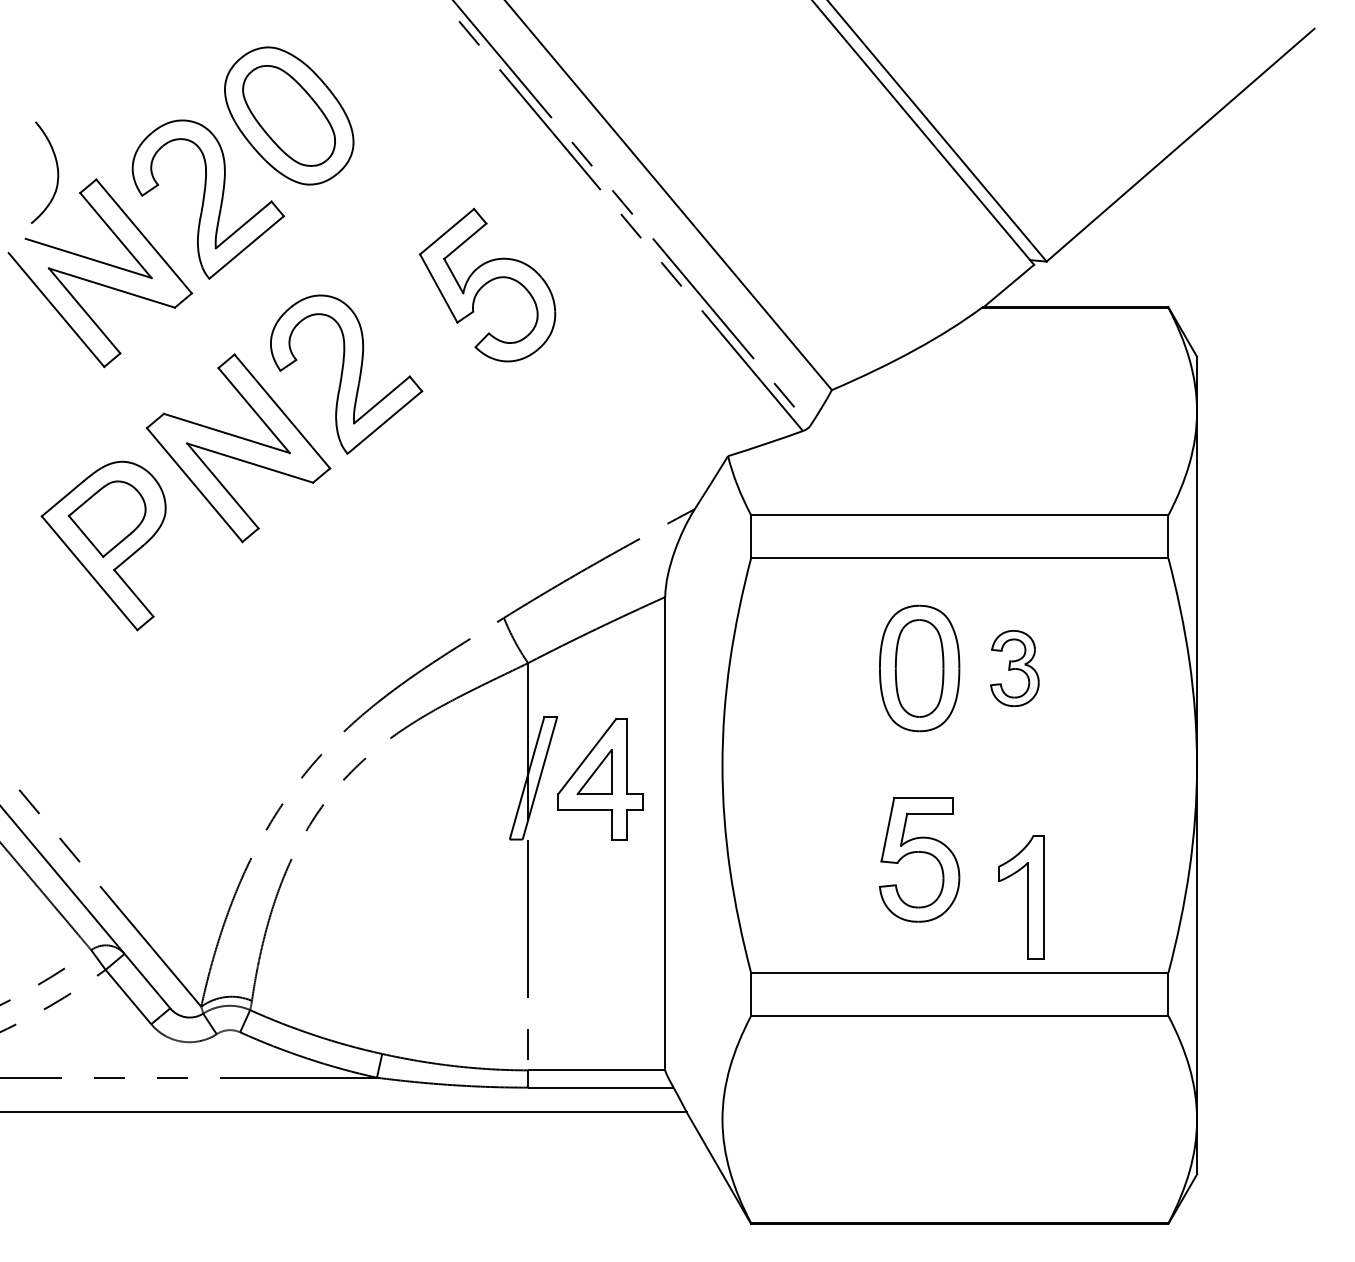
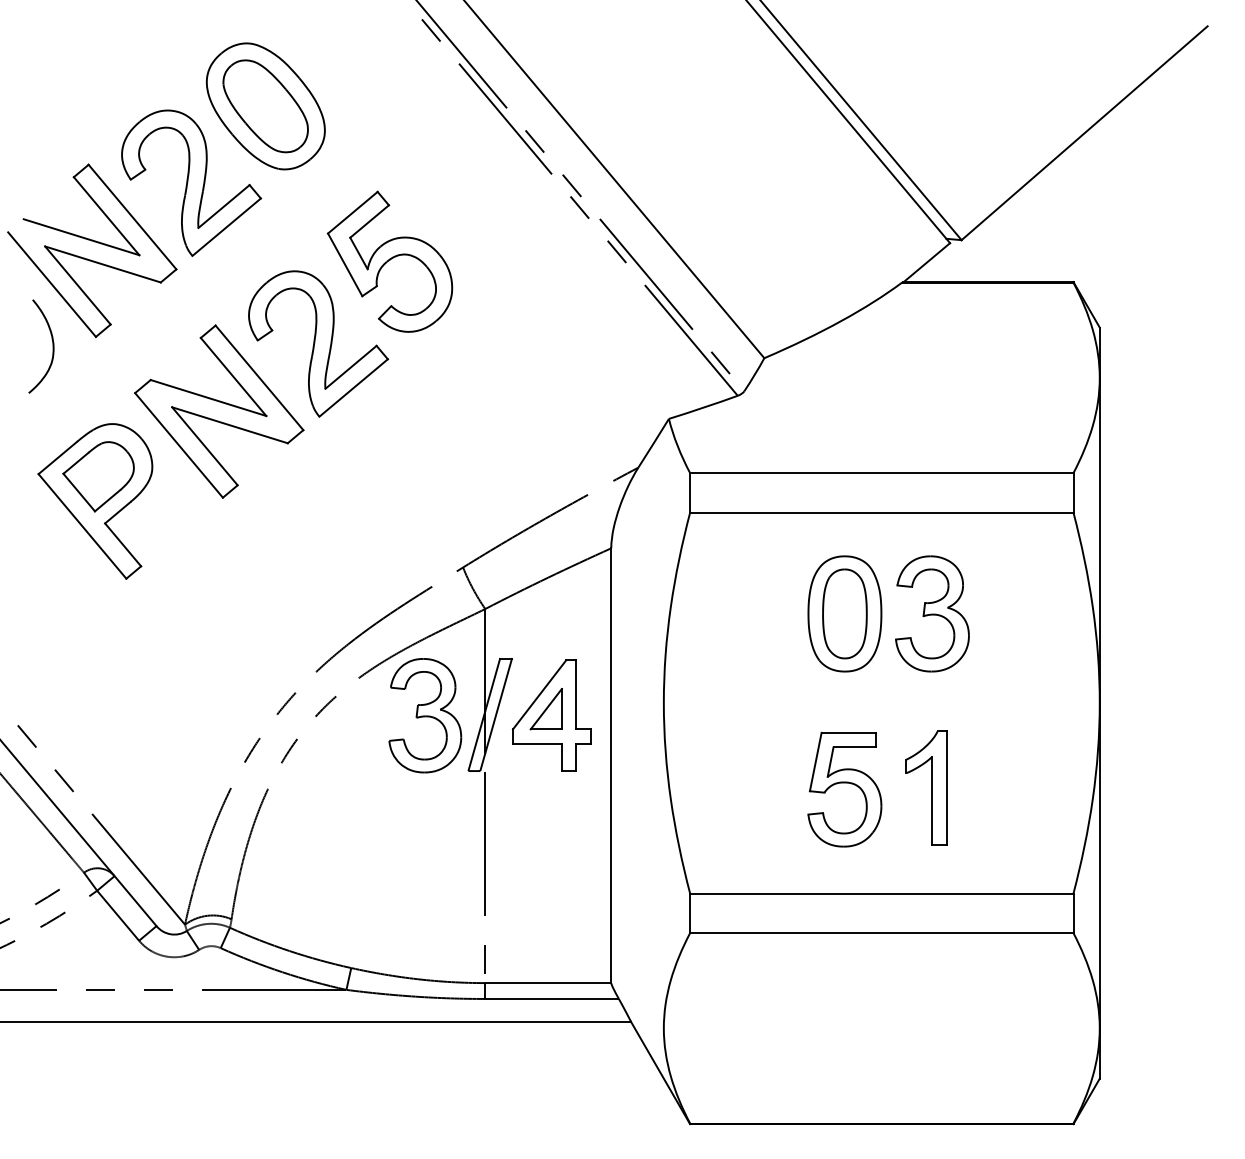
curve: (56, 172) -> (52, 346), moved
part: (486, 284) -> (389, 261), moved
part: (1014, 668) -> (932, 613), size x1.67
part: (463, 779) -> (425, 715), added
part: (1021, 896) -> (926, 787), moved

